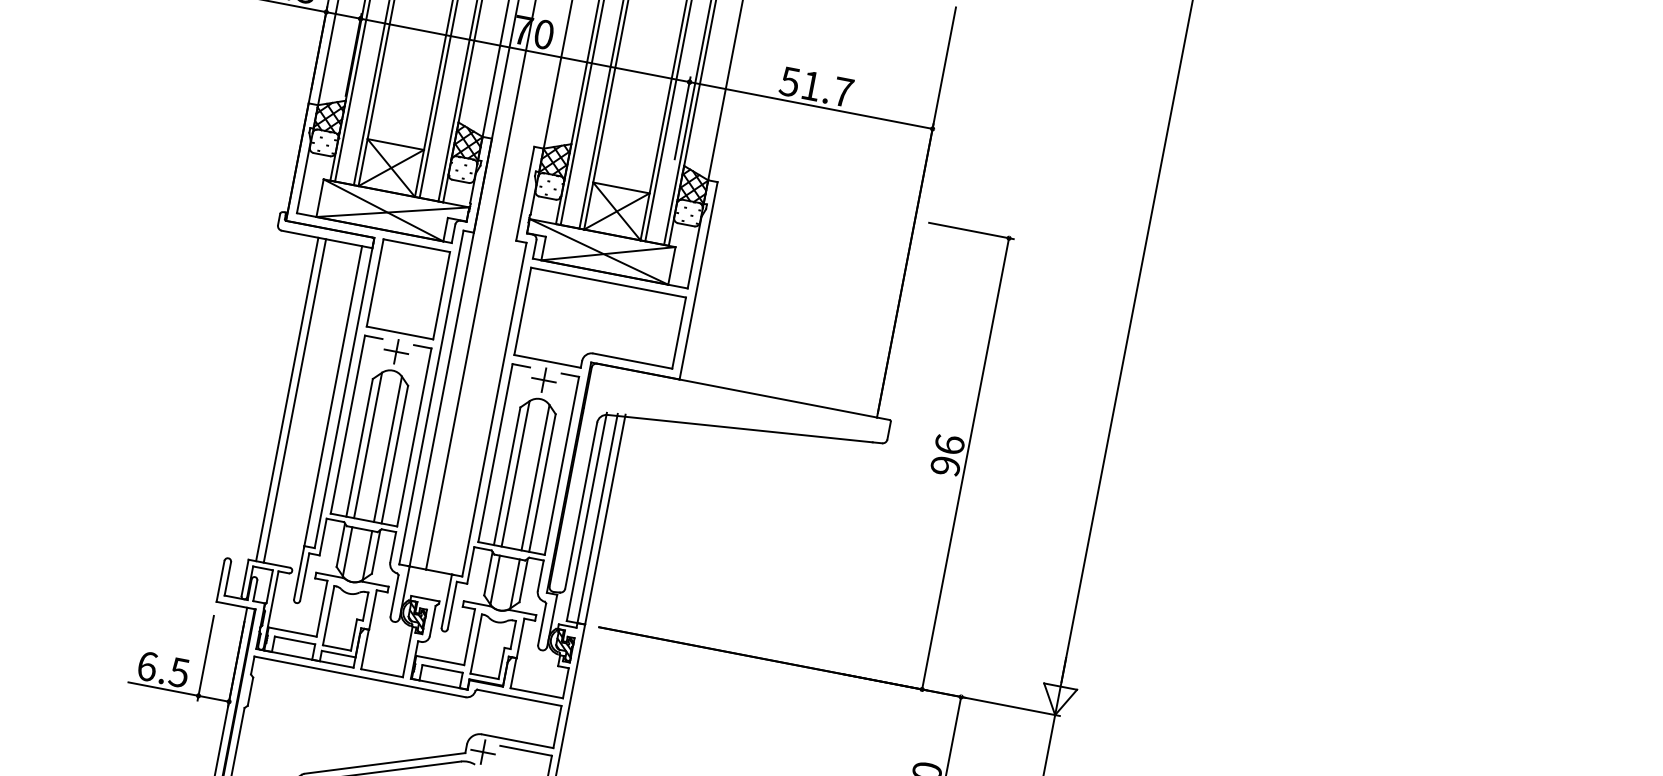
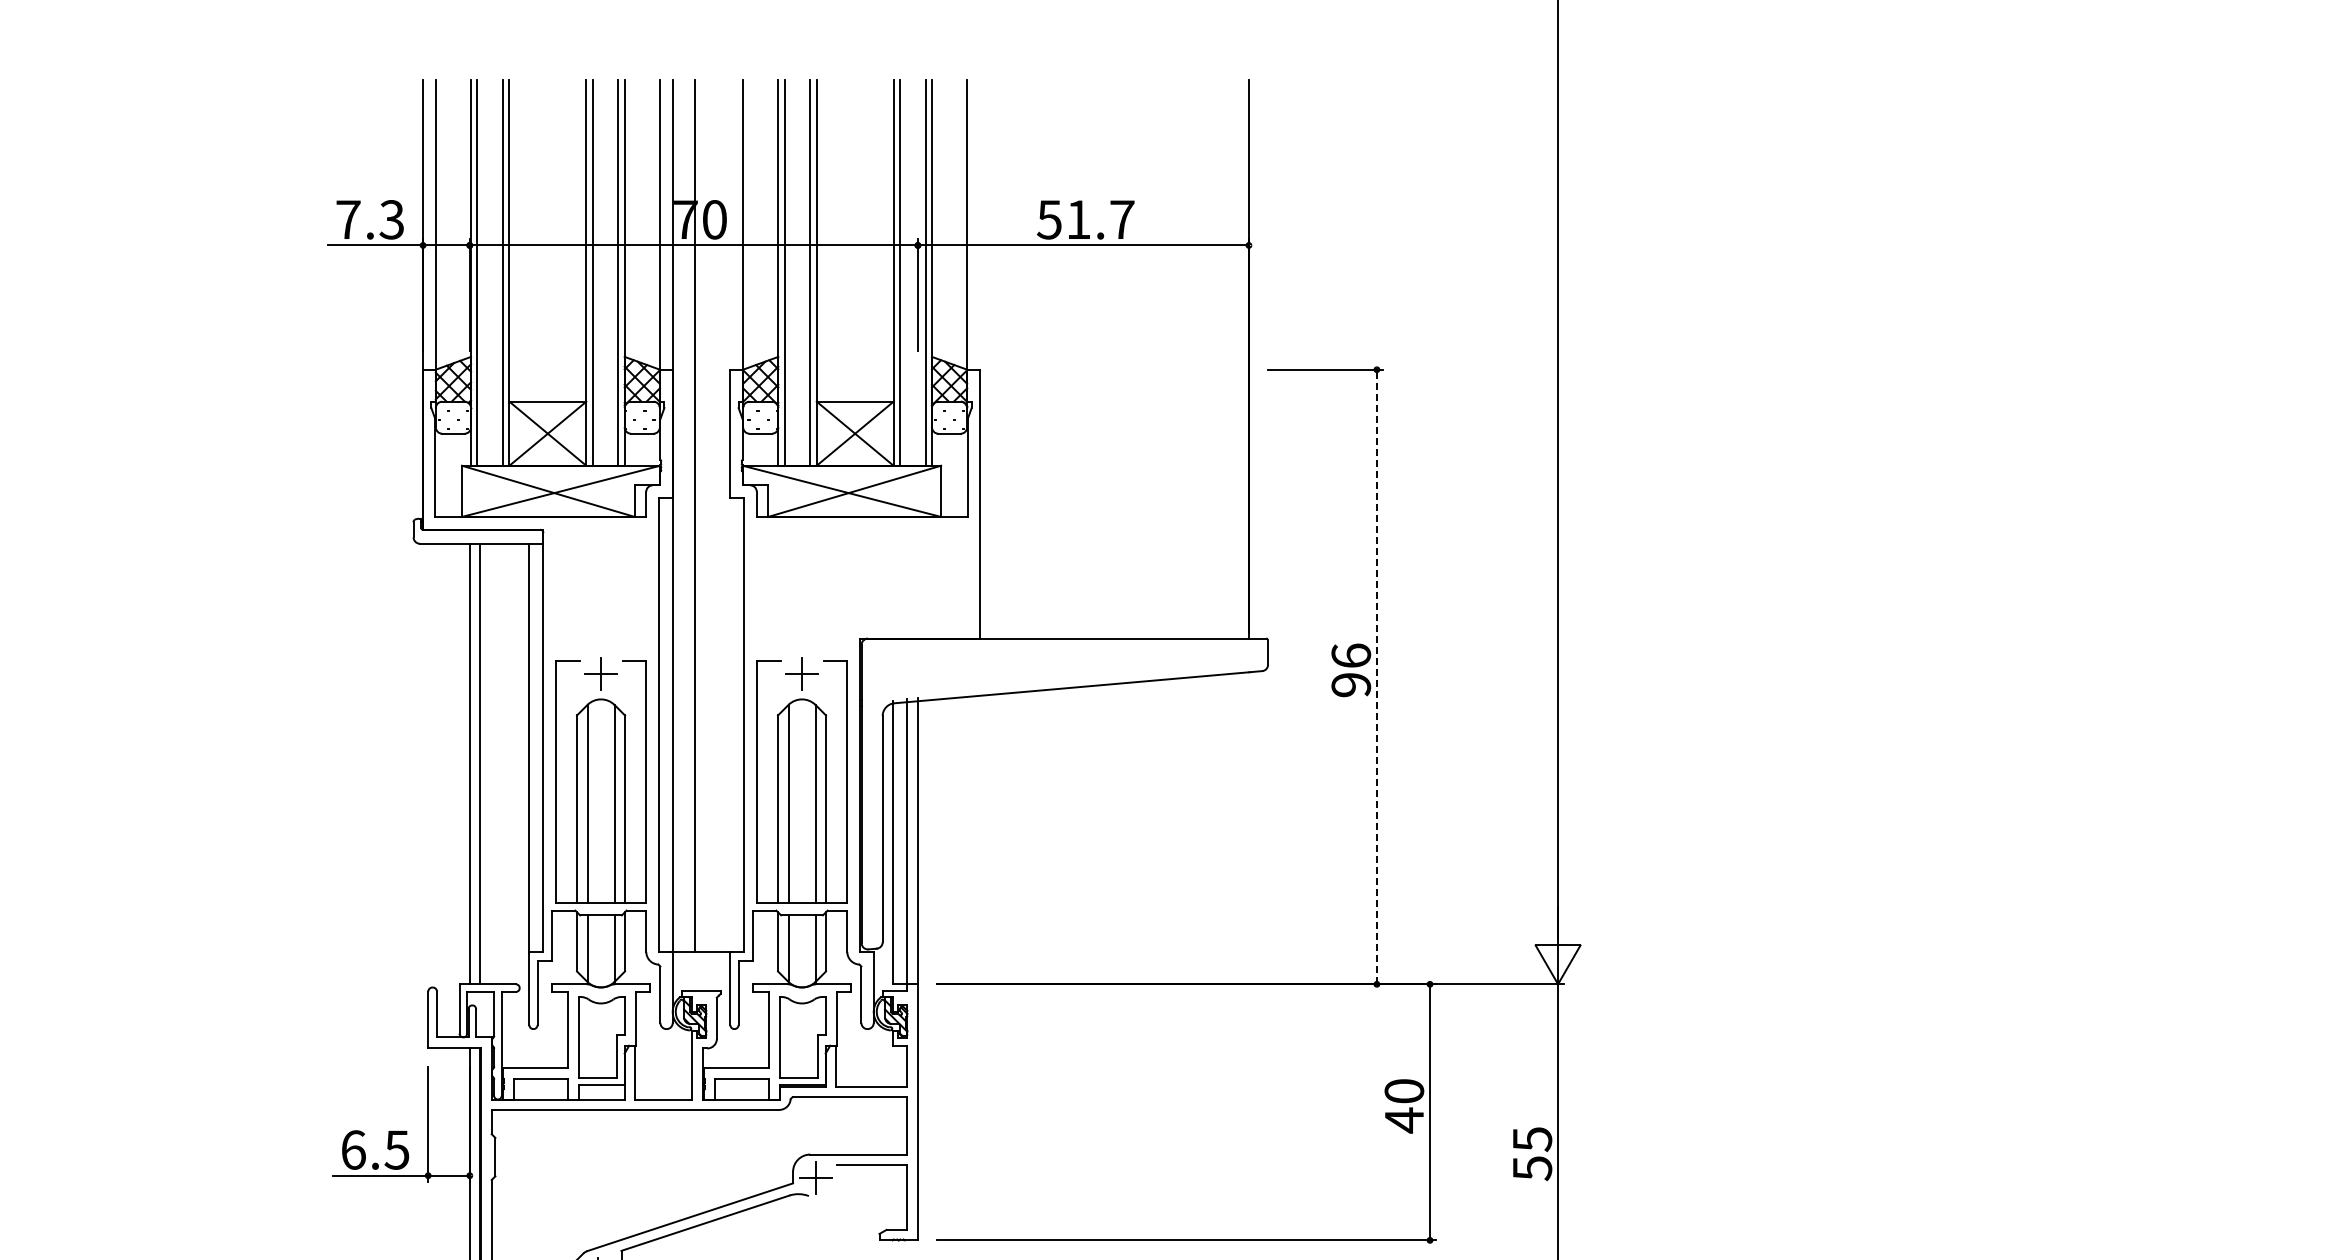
part: (408, 289) -> (600, 588), removed
part: (600, 326) -> (862, 588), removed
line: (965, 463) -> (1376, 676), solid -> dashed

